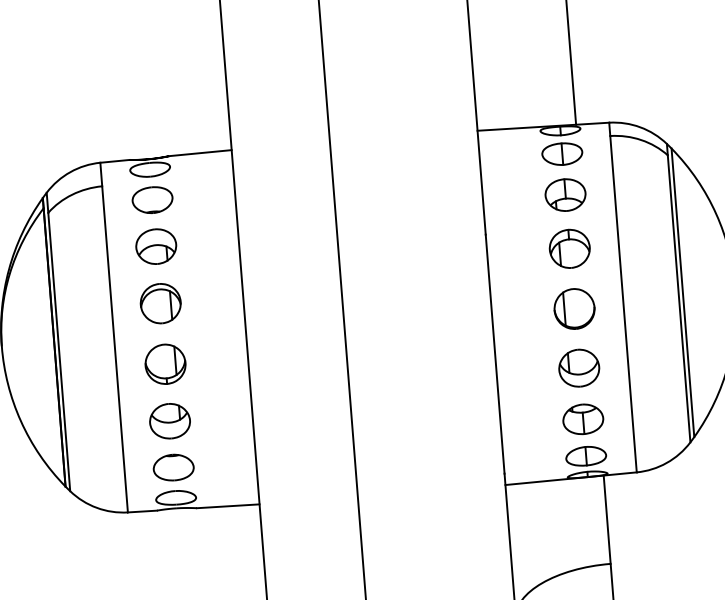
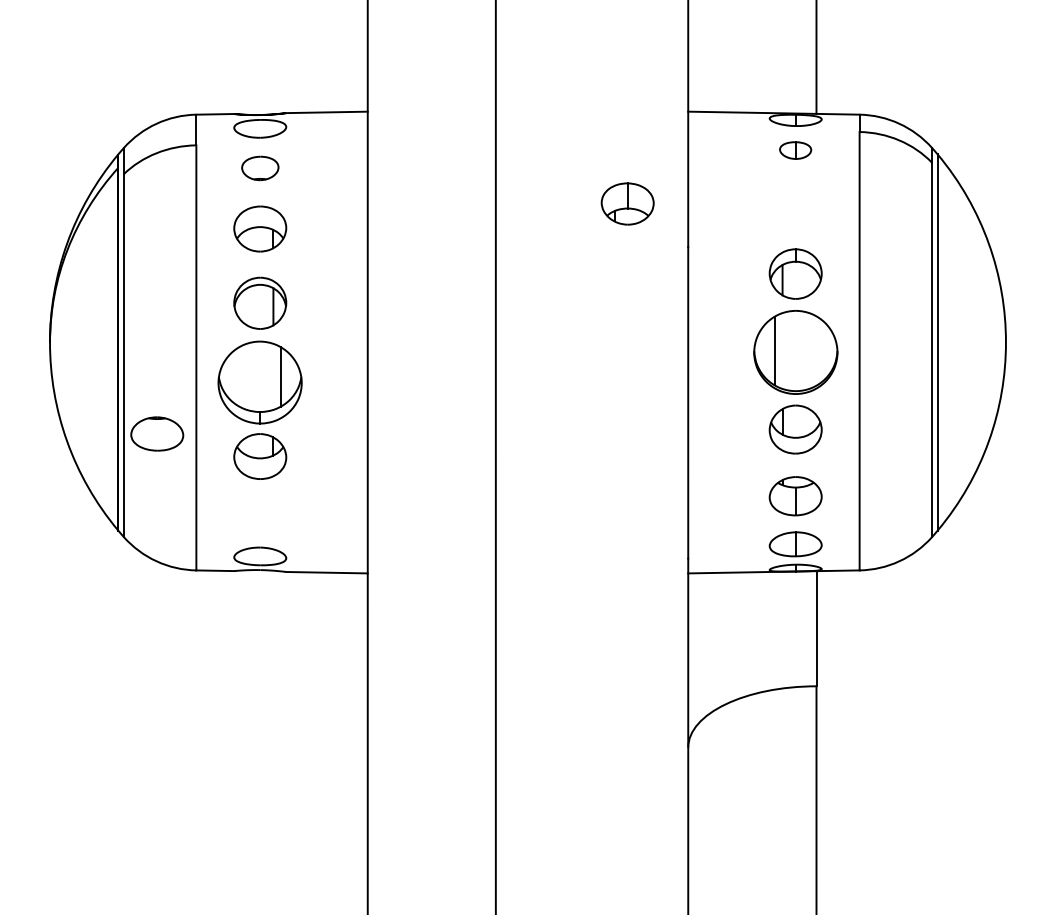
part: (562, 154) -> (795, 150), size x0.6
part: (565, 194) -> (627, 203), moved
part: (152, 200) -> (260, 168), size x0.7
part: (574, 309) -> (795, 352), size x1.6
part: (165, 363) -> (260, 381), size x1.6
part: (173, 467) -> (157, 433), moved

